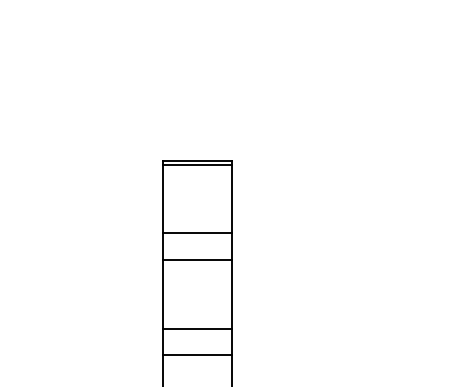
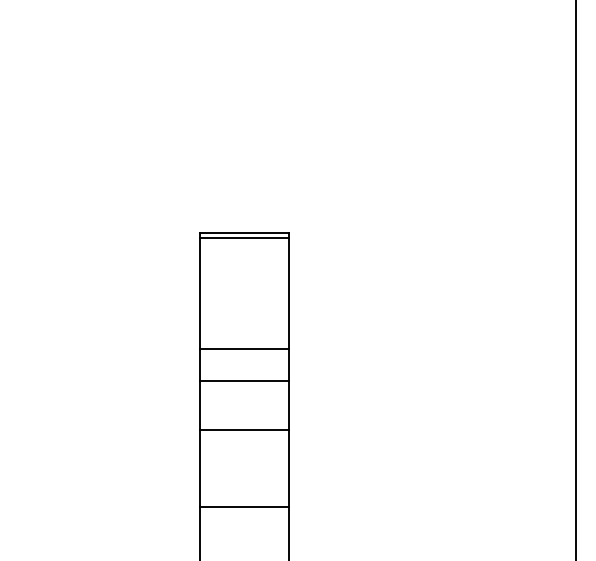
line: (197, 233) -> (244, 348), moved
line: (197, 260) -> (244, 381), moved
line: (197, 328) -> (244, 430), moved
line: (197, 355) -> (244, 506), moved

